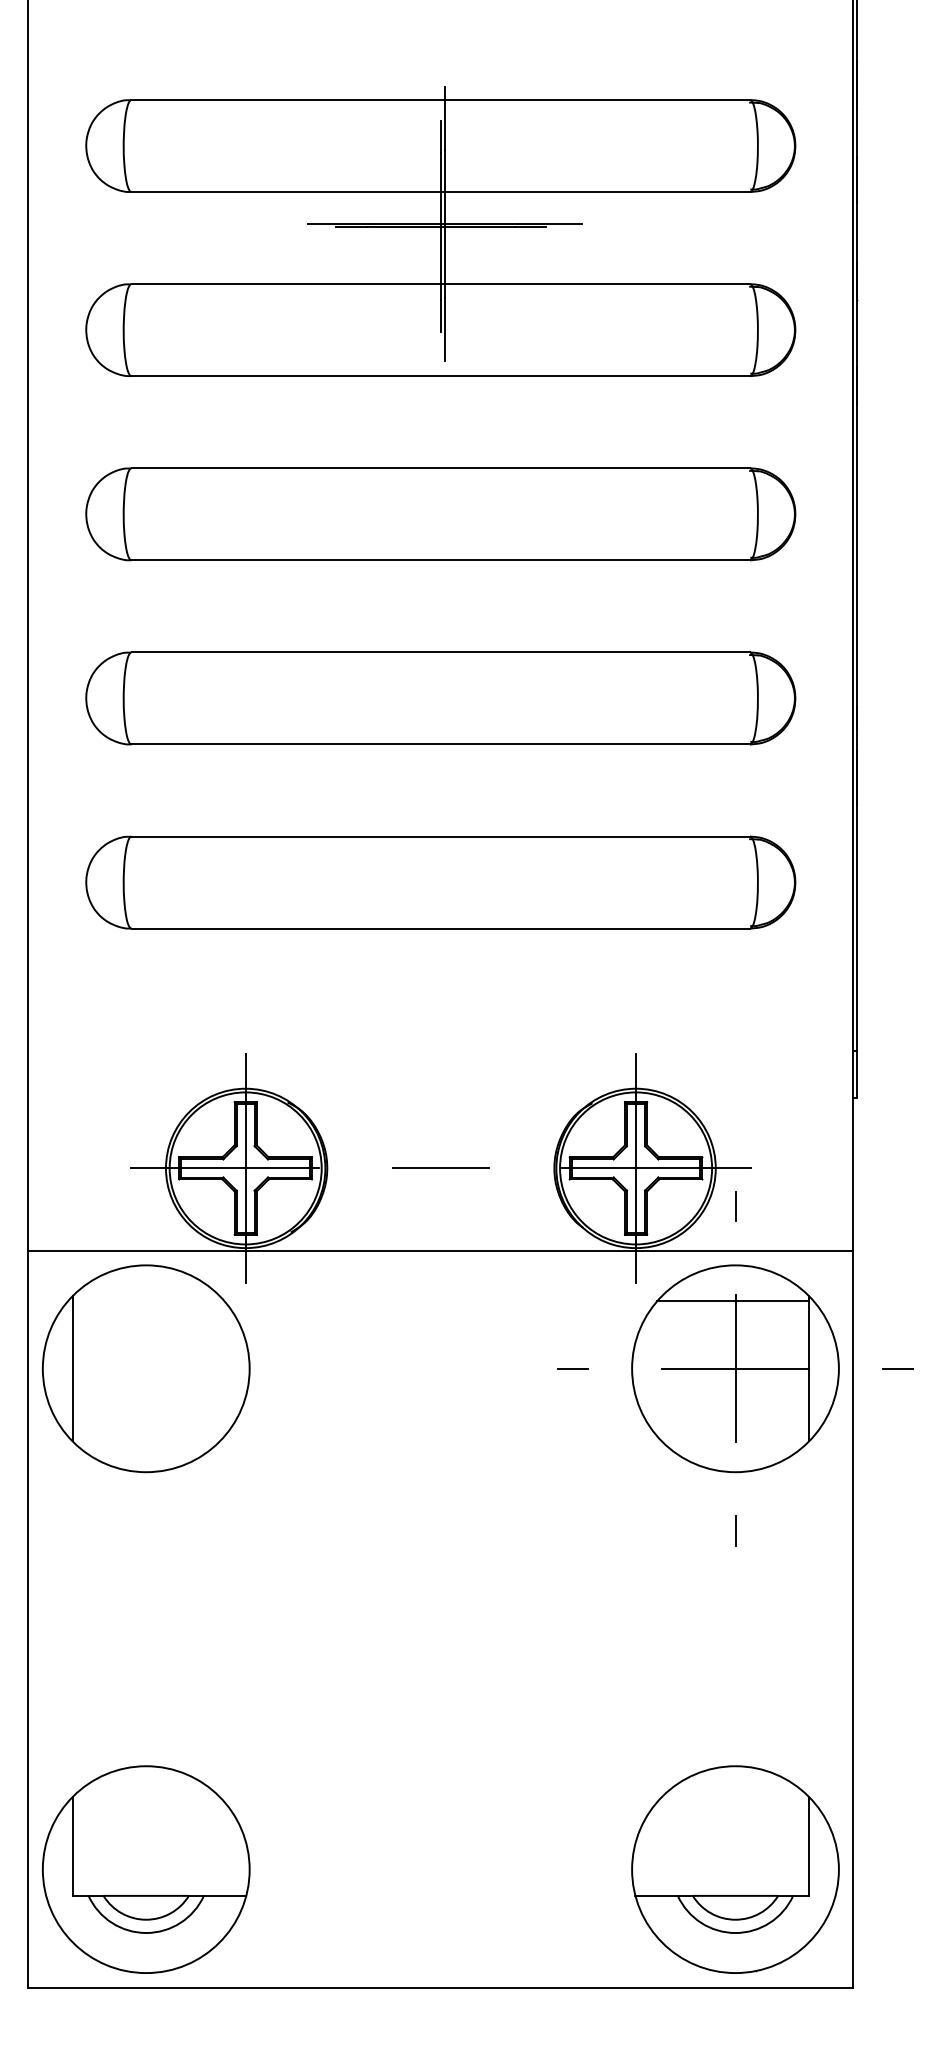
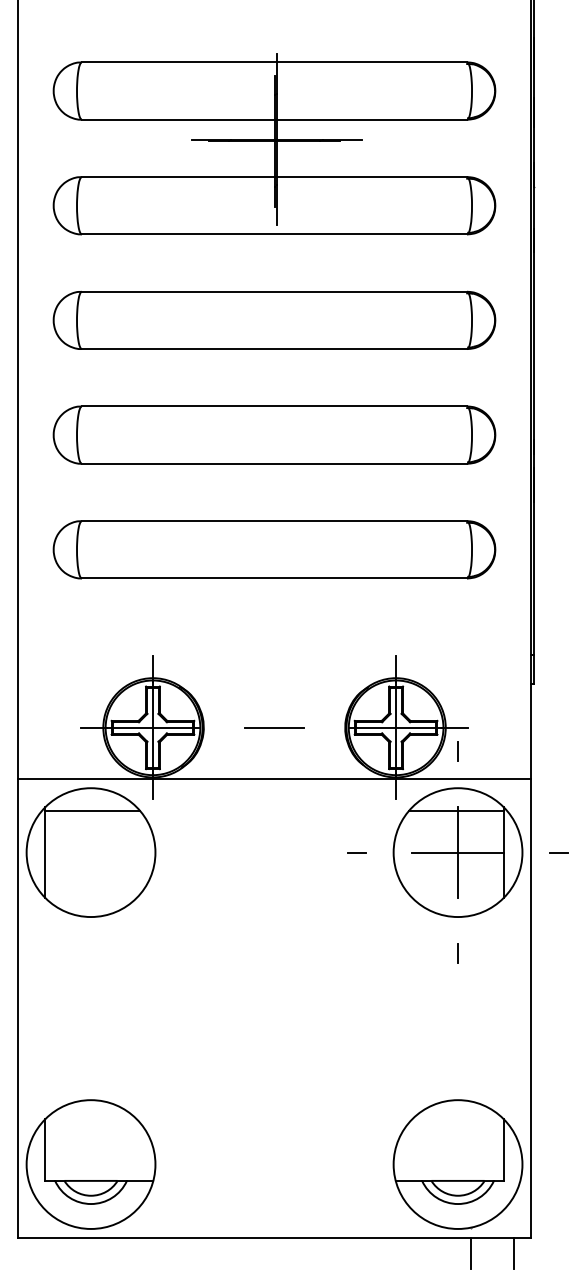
line: (148, 1301) -> (92, 810), added
line: (755, 2012) -> (470, 1253), added
line: (826, 2012) -> (514, 1253), added

